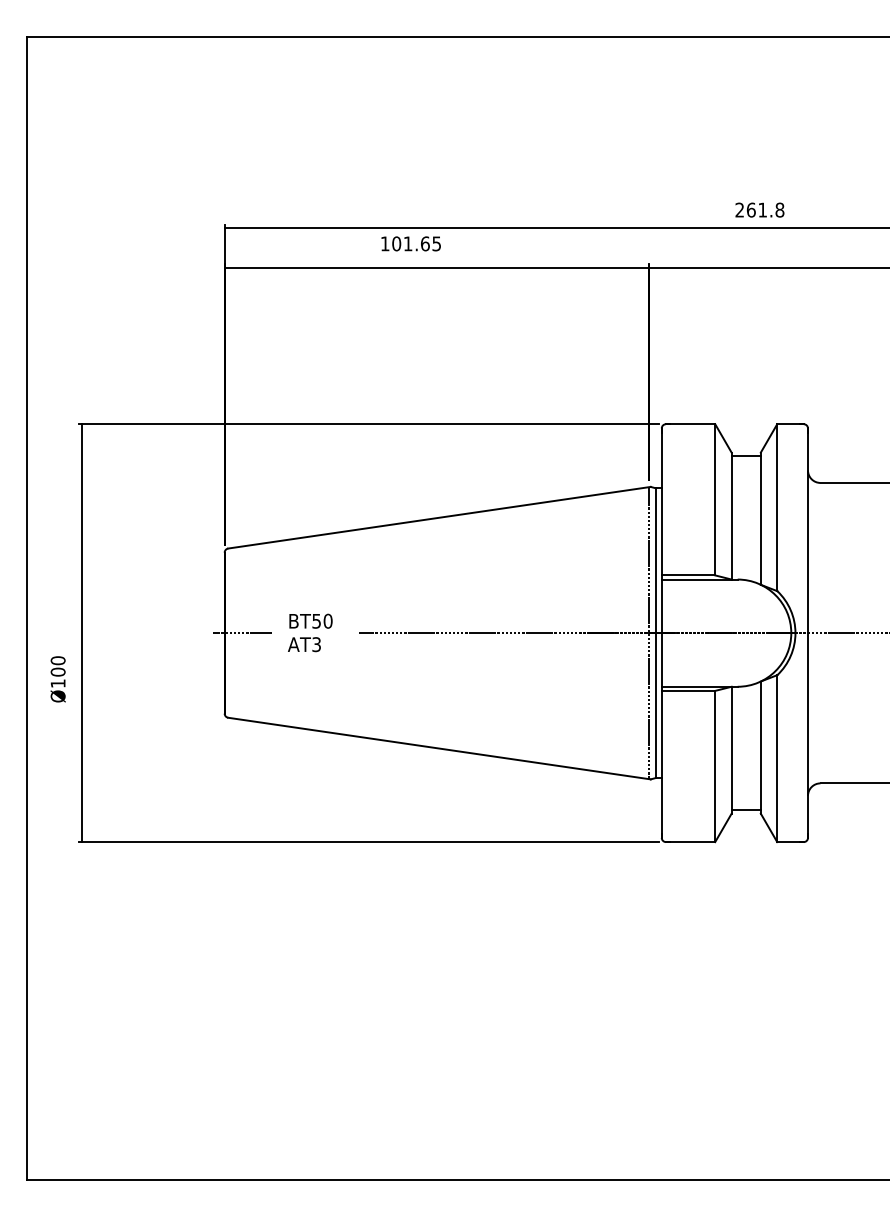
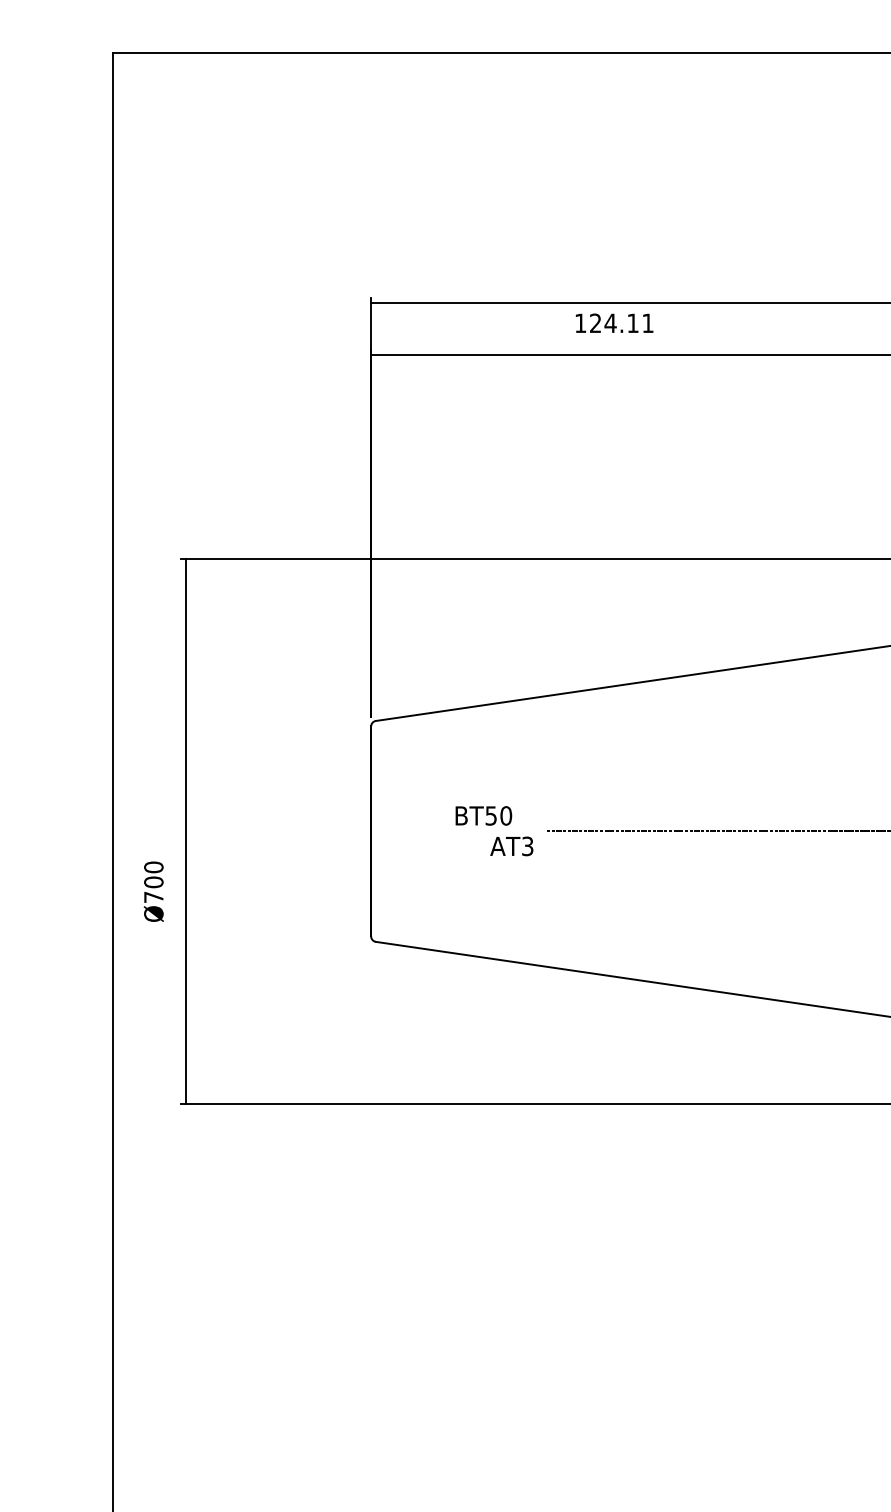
text: (416, 243) -> (621, 322), 101.65 -> 124.11
line: (242, 633) -> (394, 831), removed
text: (304, 644) -> (511, 846), moved
text: (57, 683) -> (152, 897), Ø100 -> Ø700

